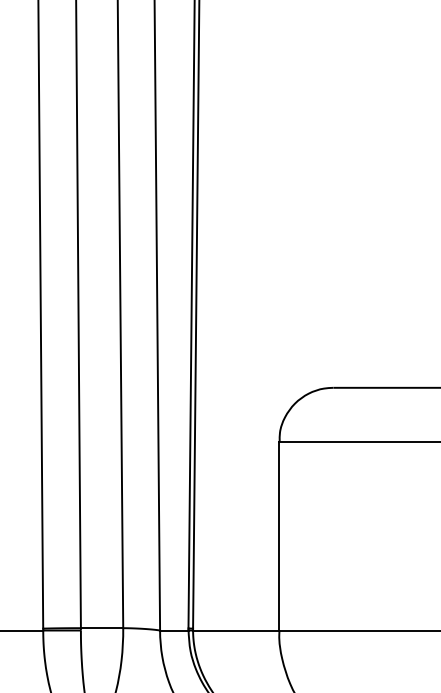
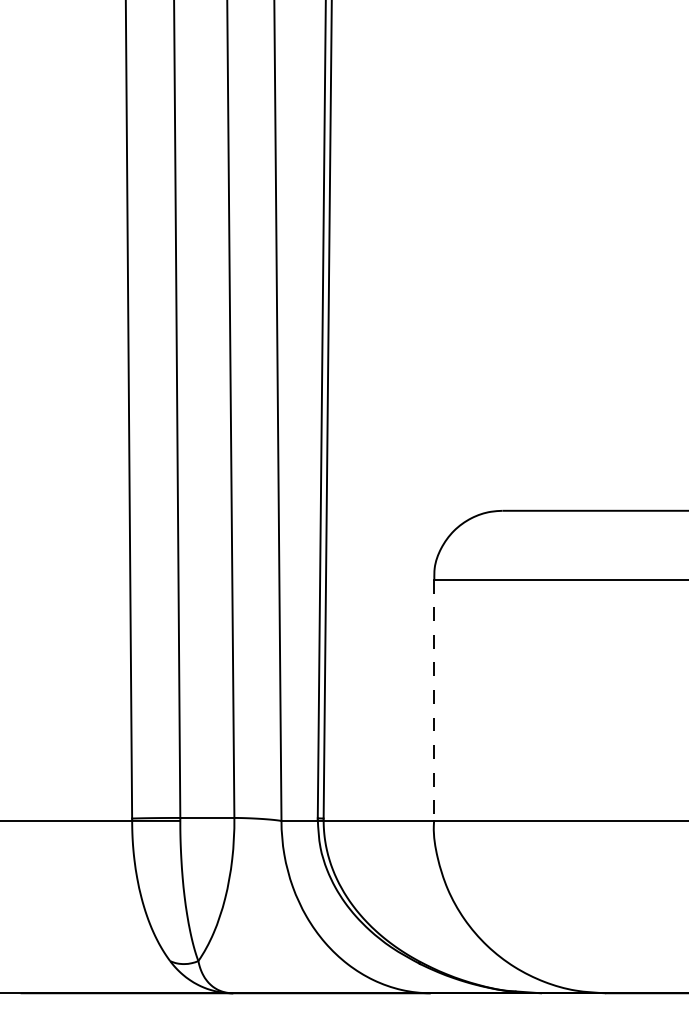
line: (279, 536) -> (433, 700), solid -> dashed

